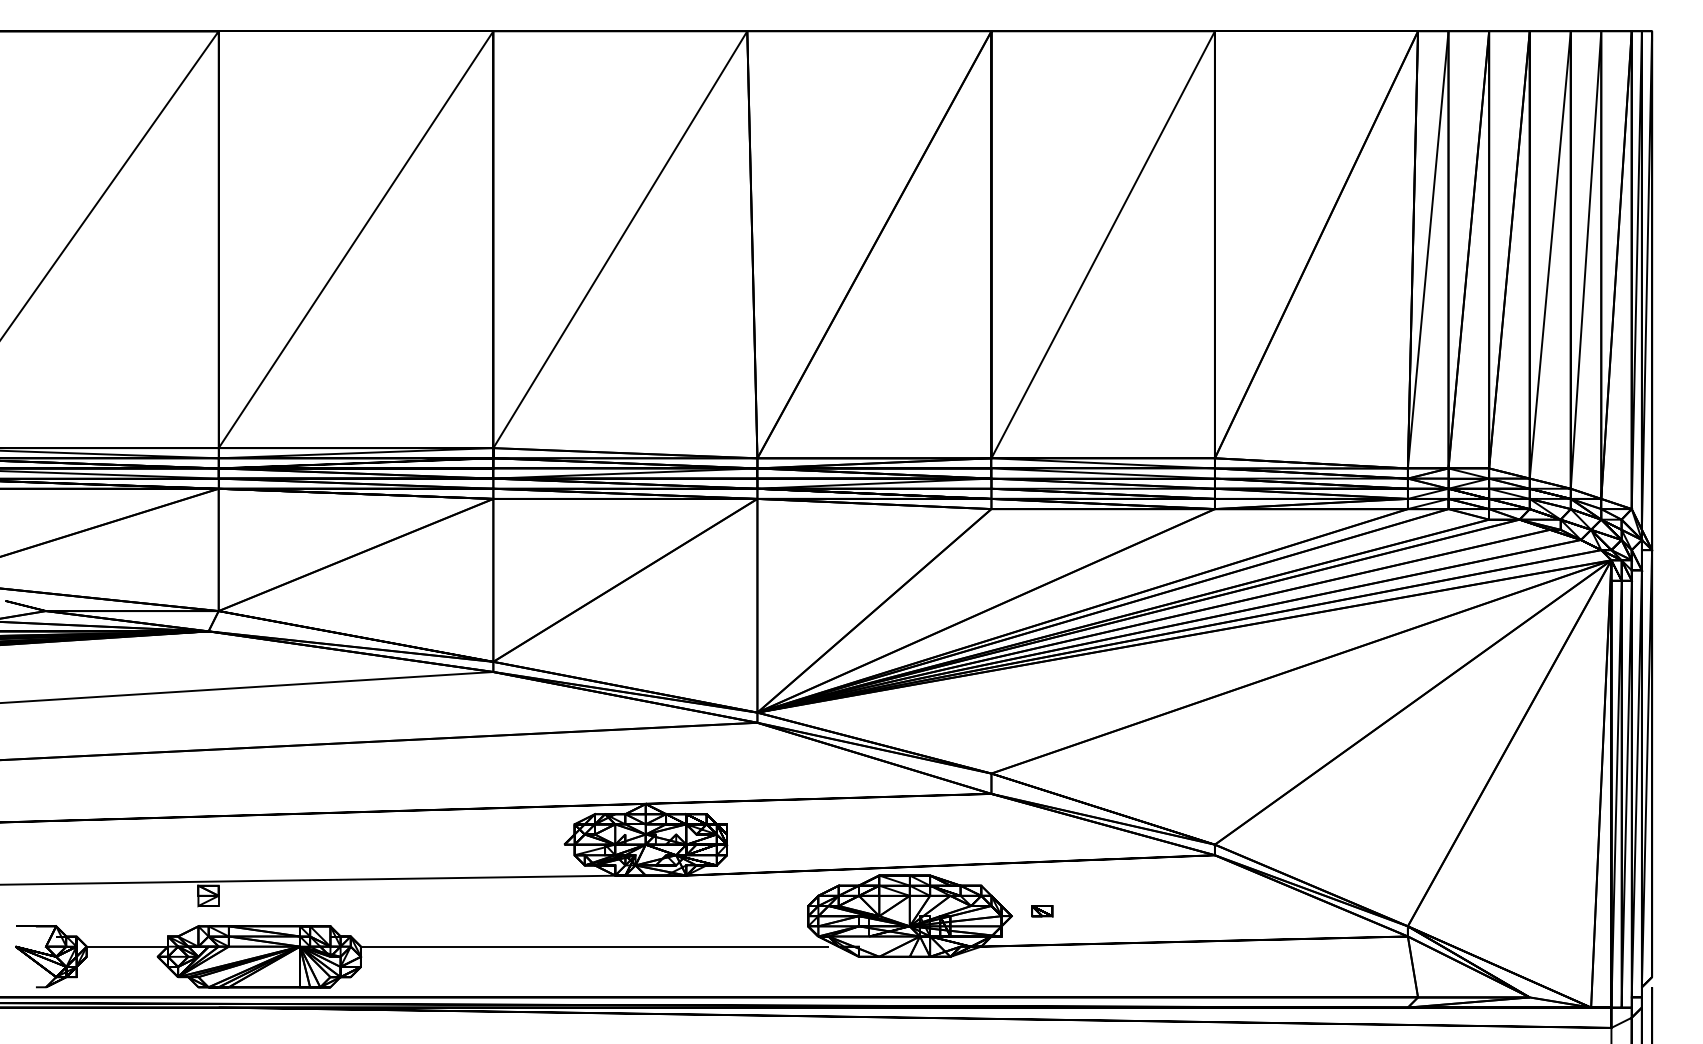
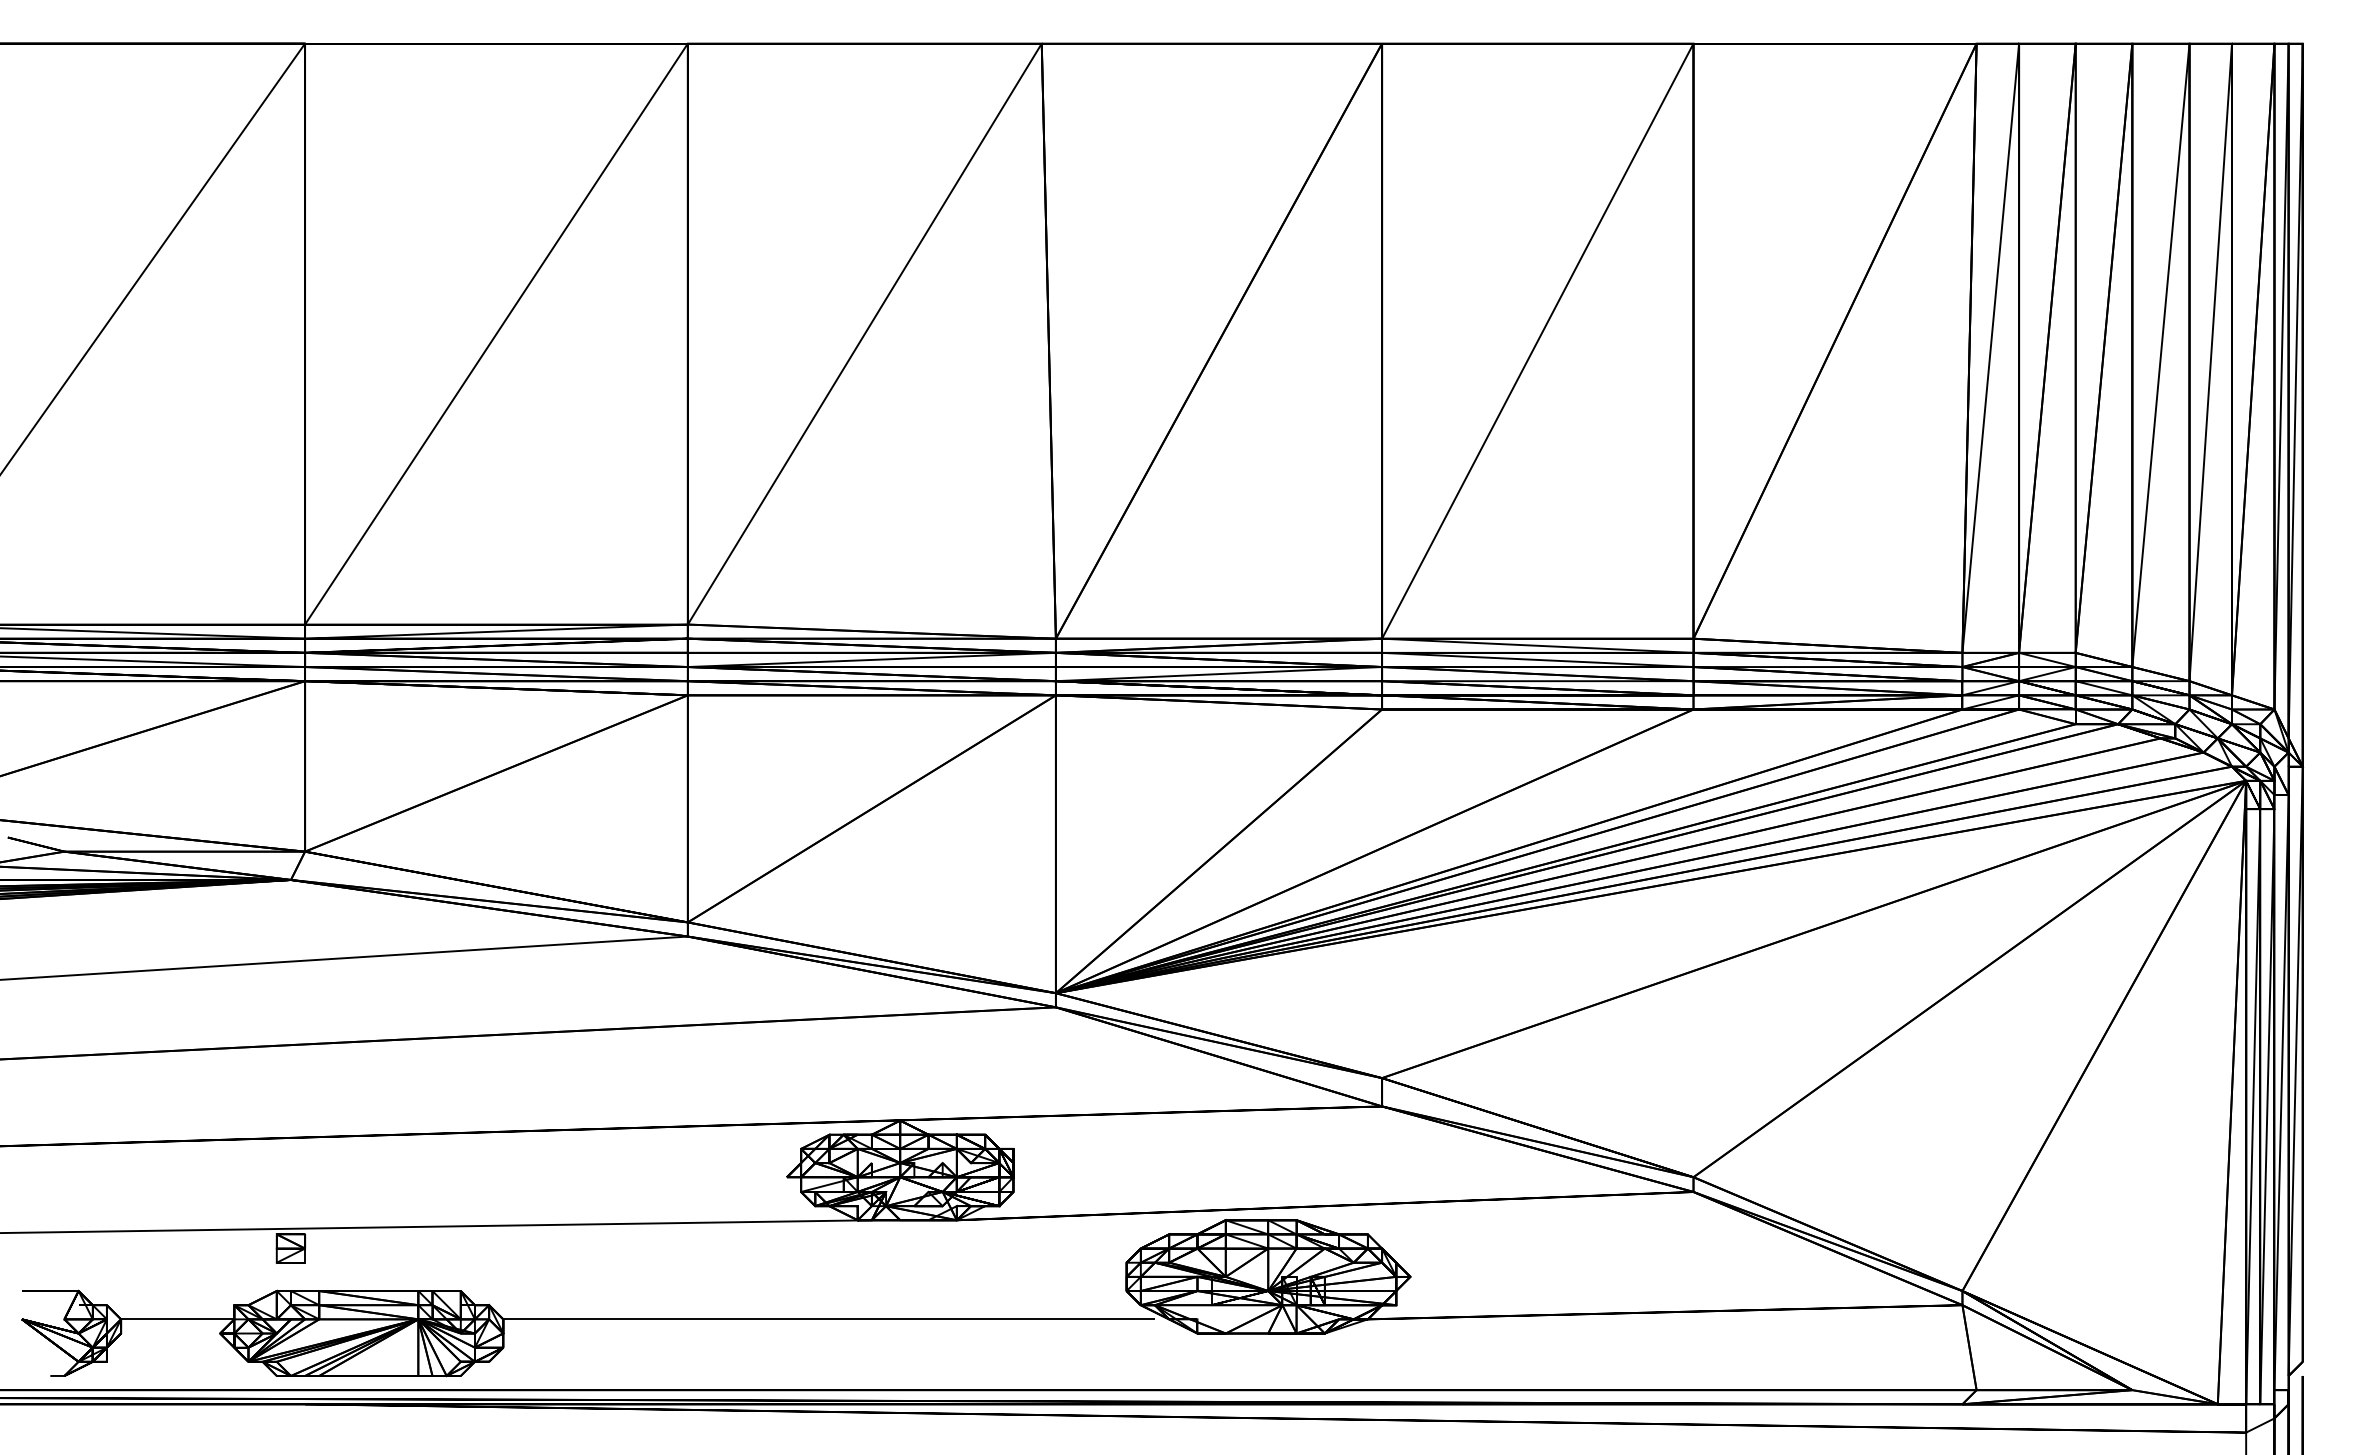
curve: (1041, 910) -> (1452, 1269), removed

